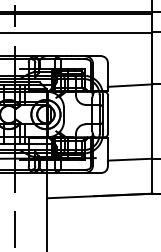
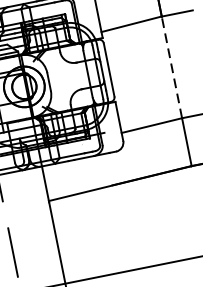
line: (152, 121) -> (172, 67), solid -> dashed

